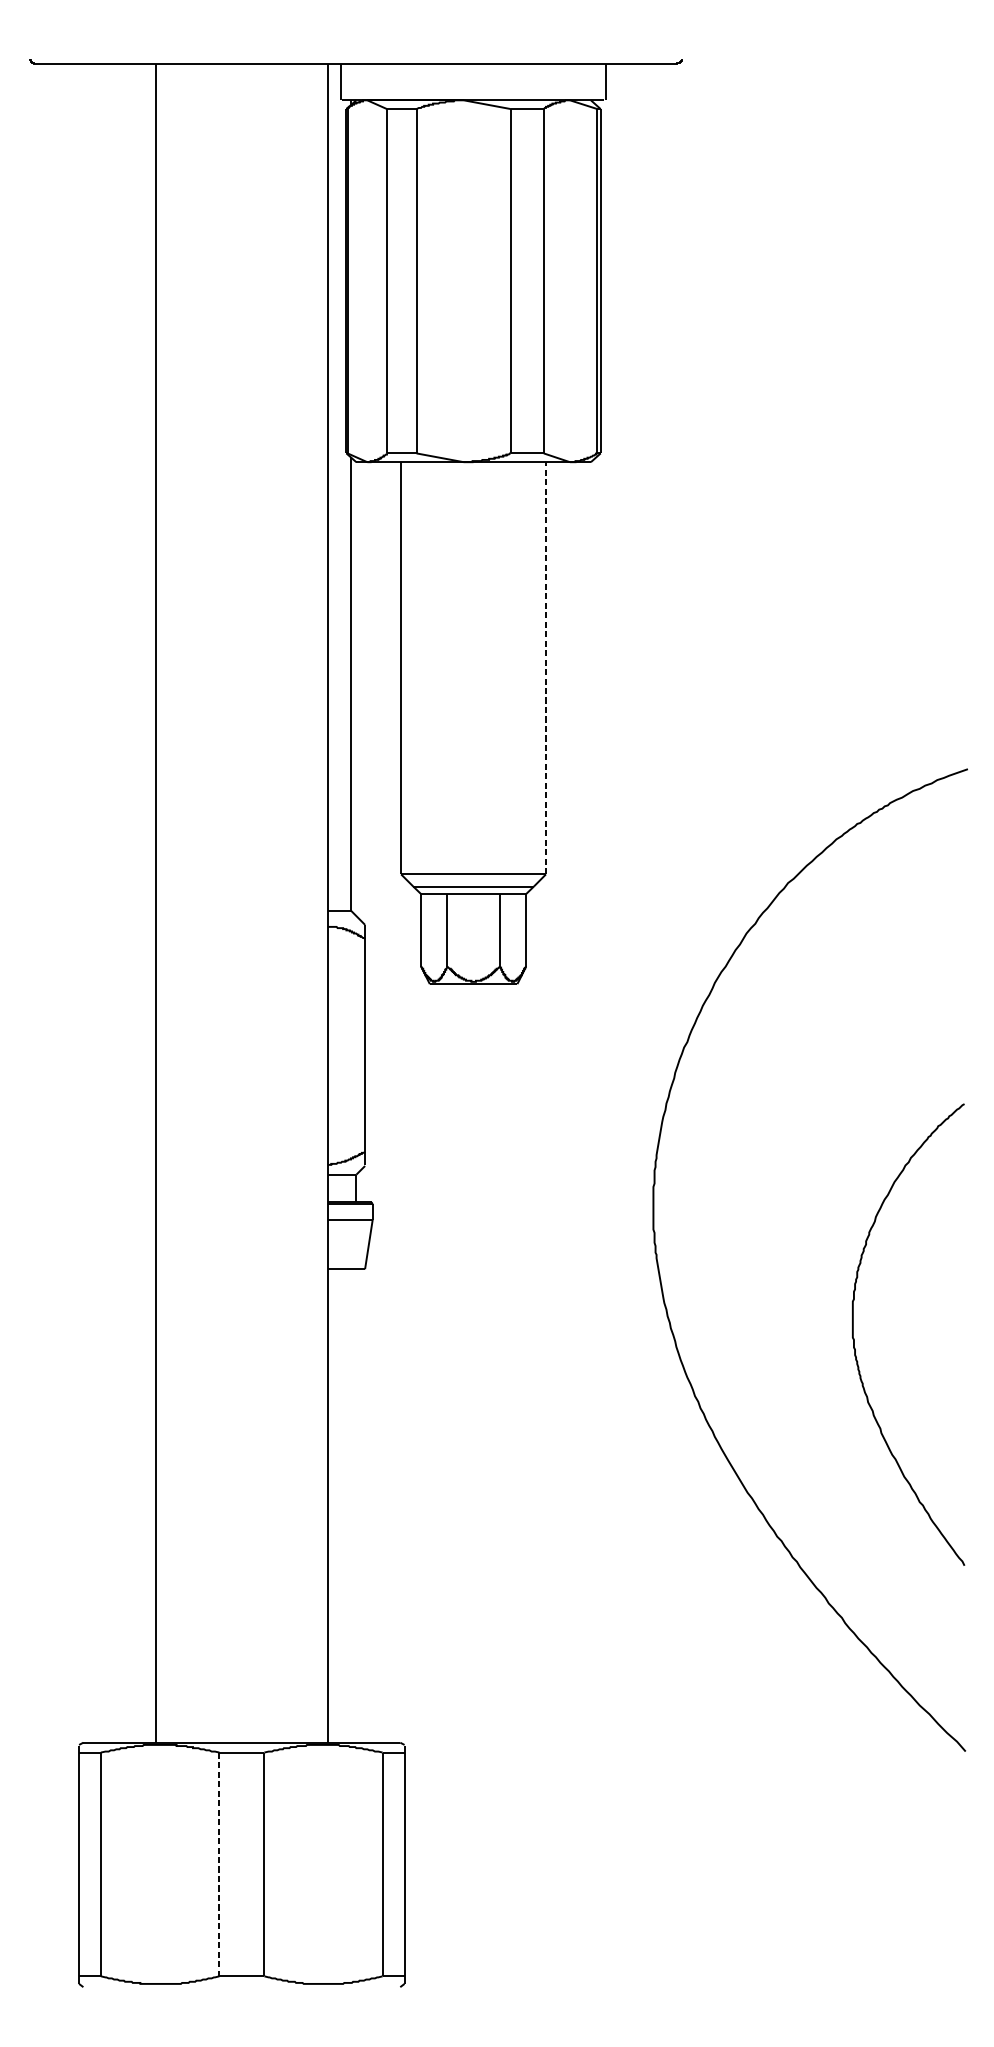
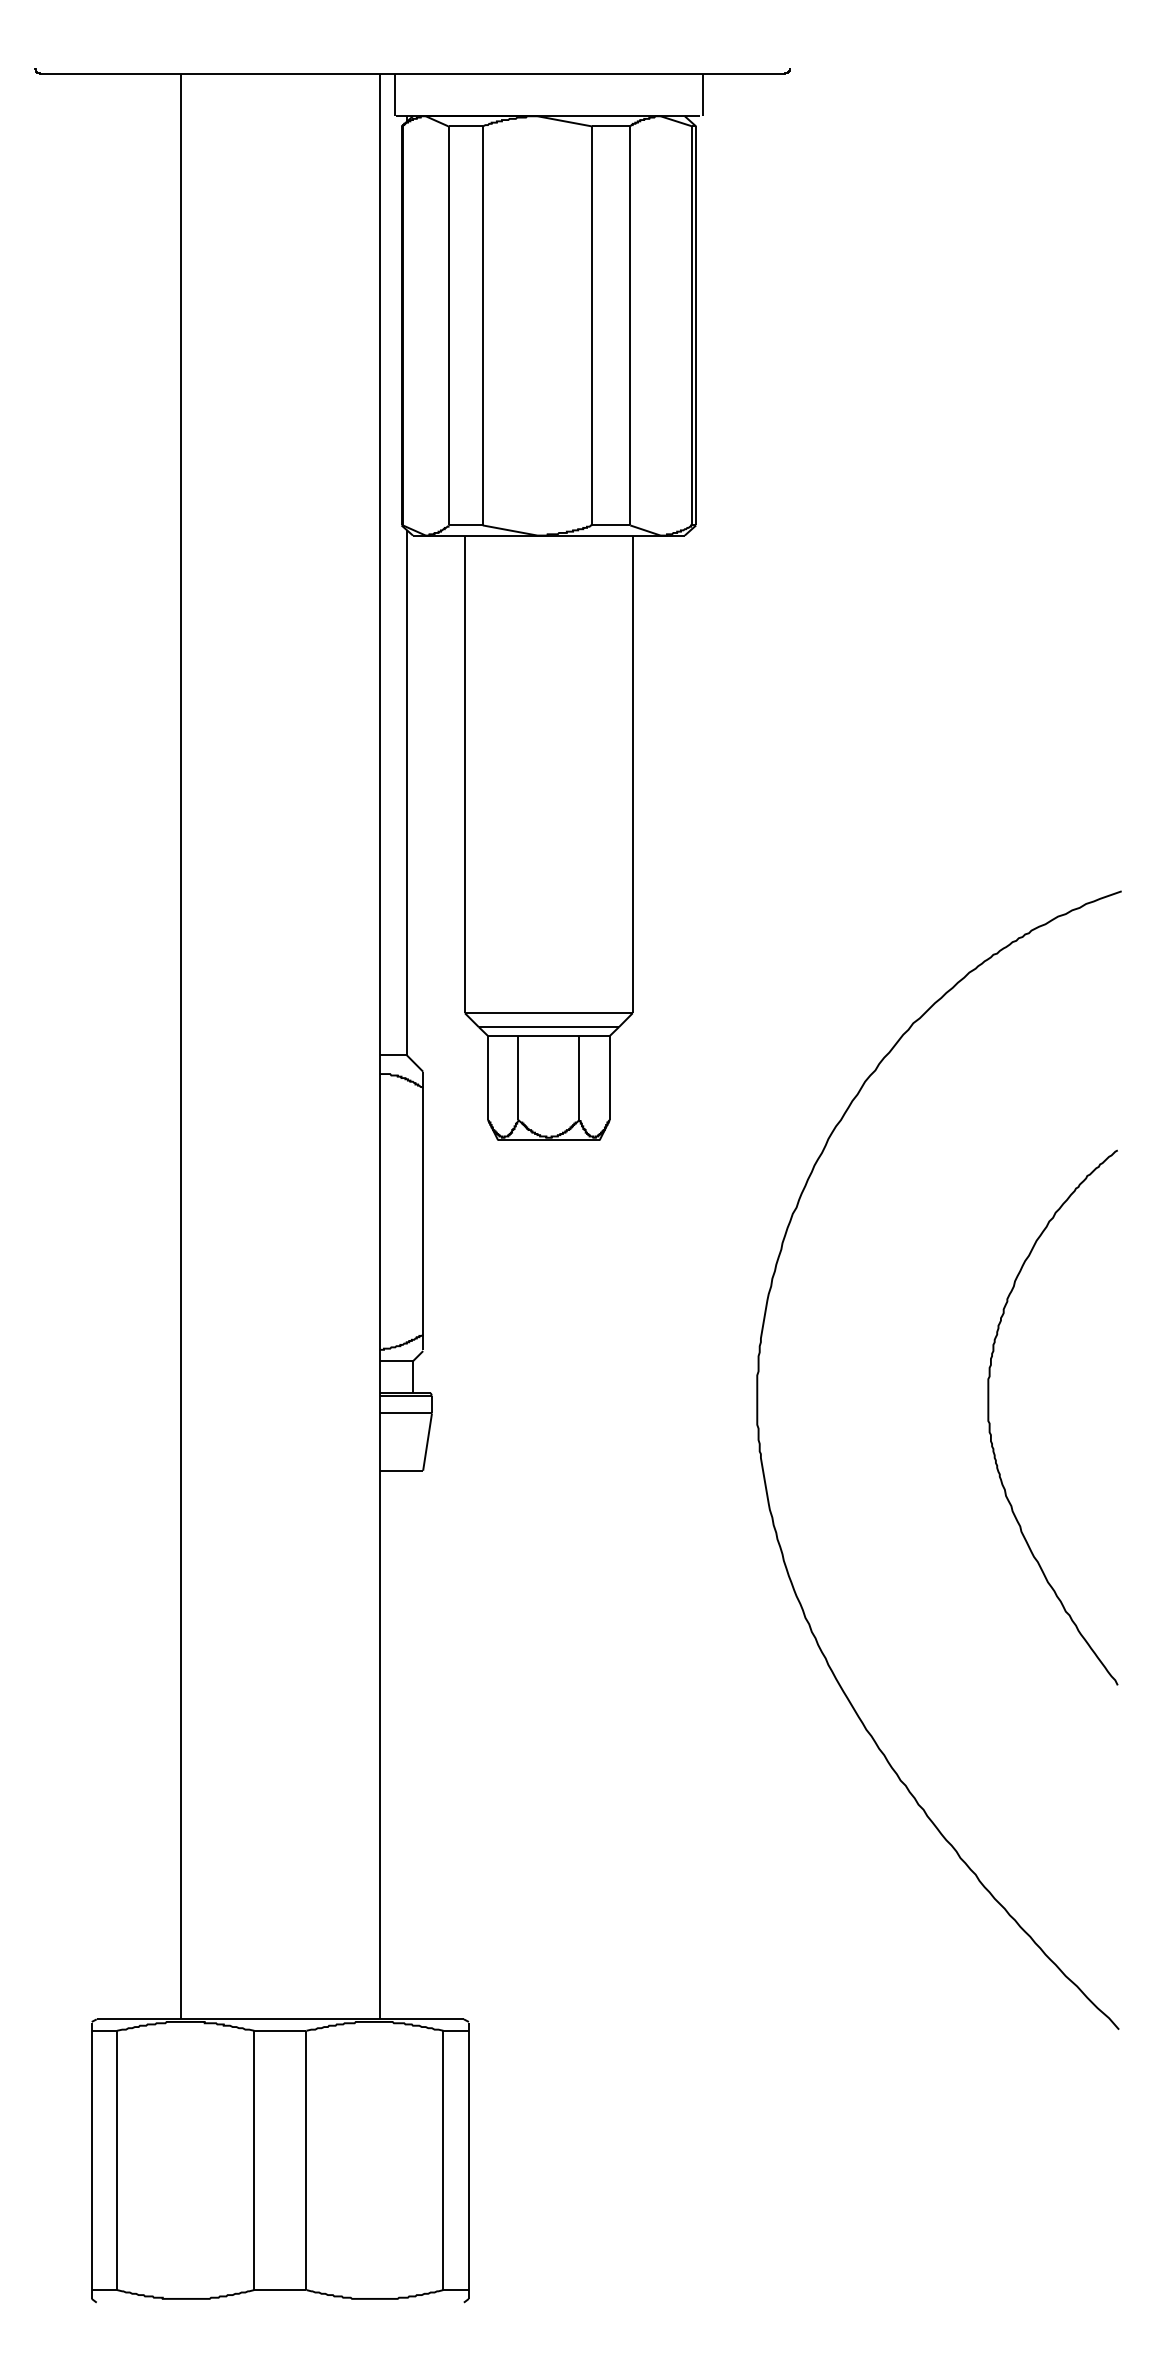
line: (545, 668) -> (632, 774), dashed -> solid
curve: (854, 1338) -> (990, 1422), moved
line: (219, 1864) -> (254, 2160), dashed -> solid

